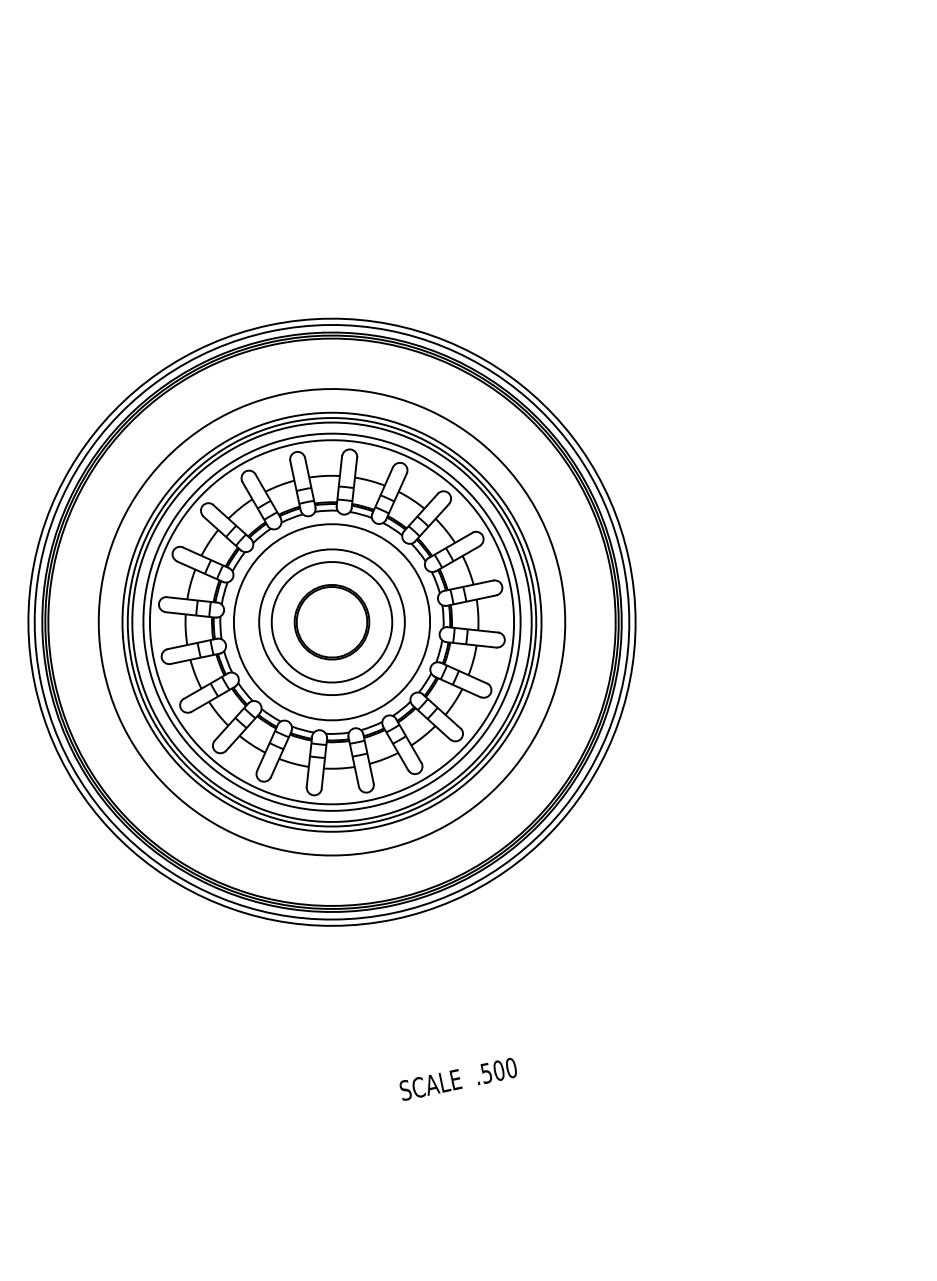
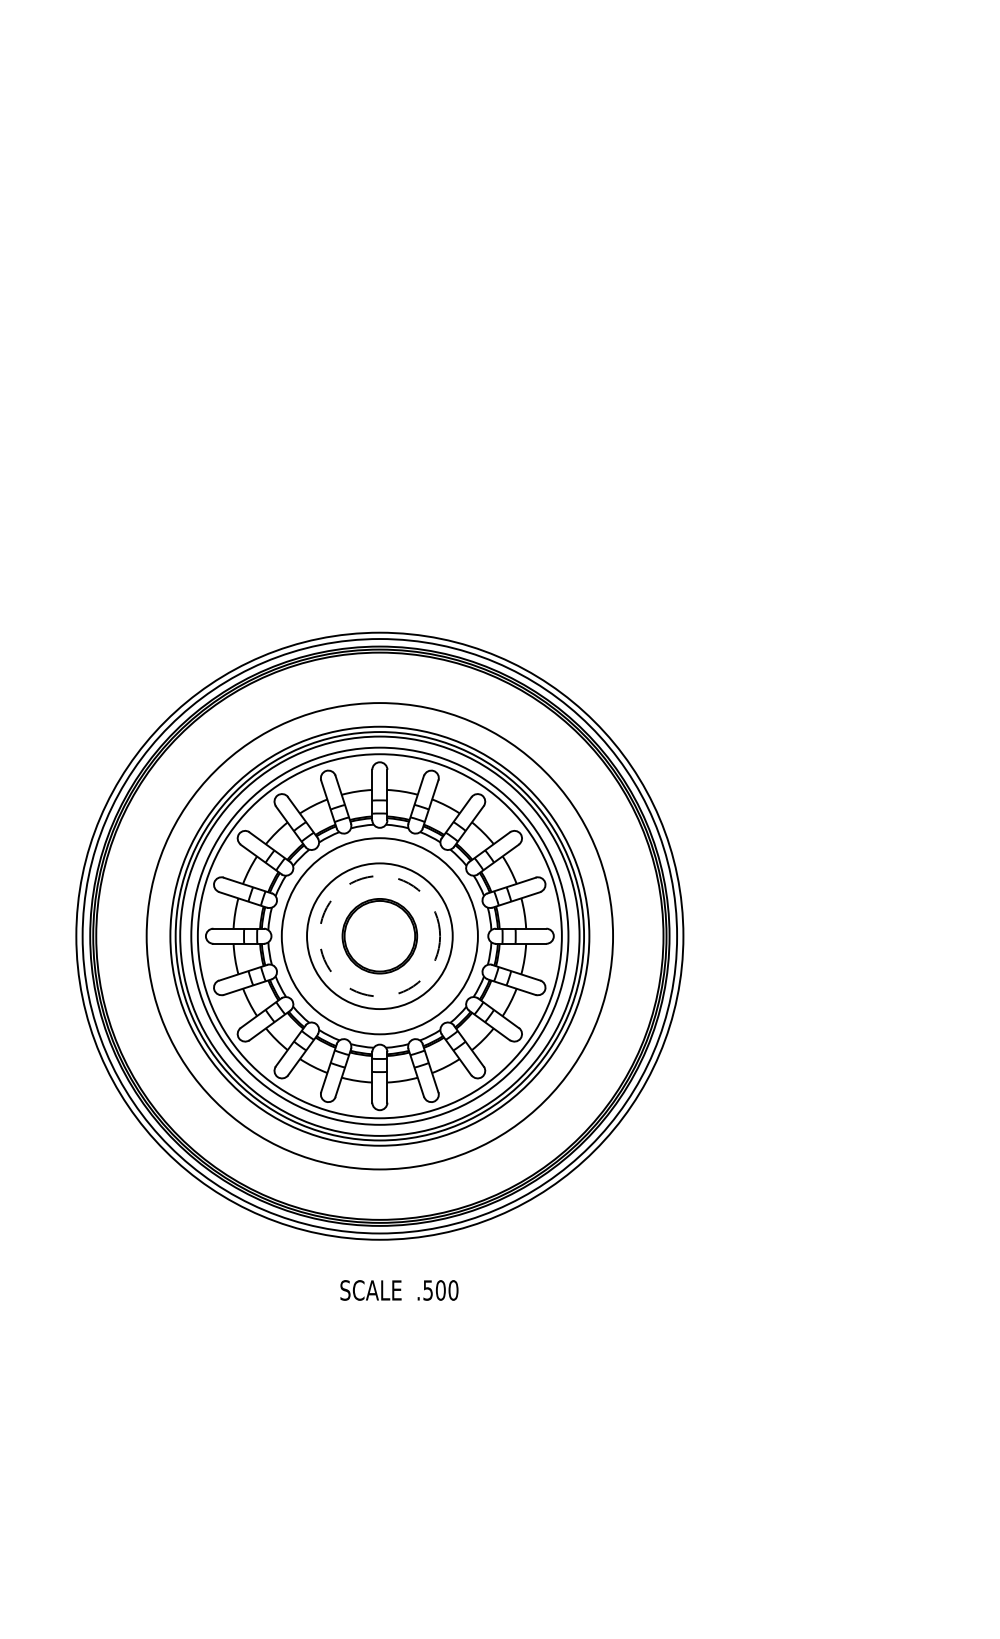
circle: (331, 622) -> (379, 936), solid -> dashed
text: (458, 1079) -> (399, 1290), moved

